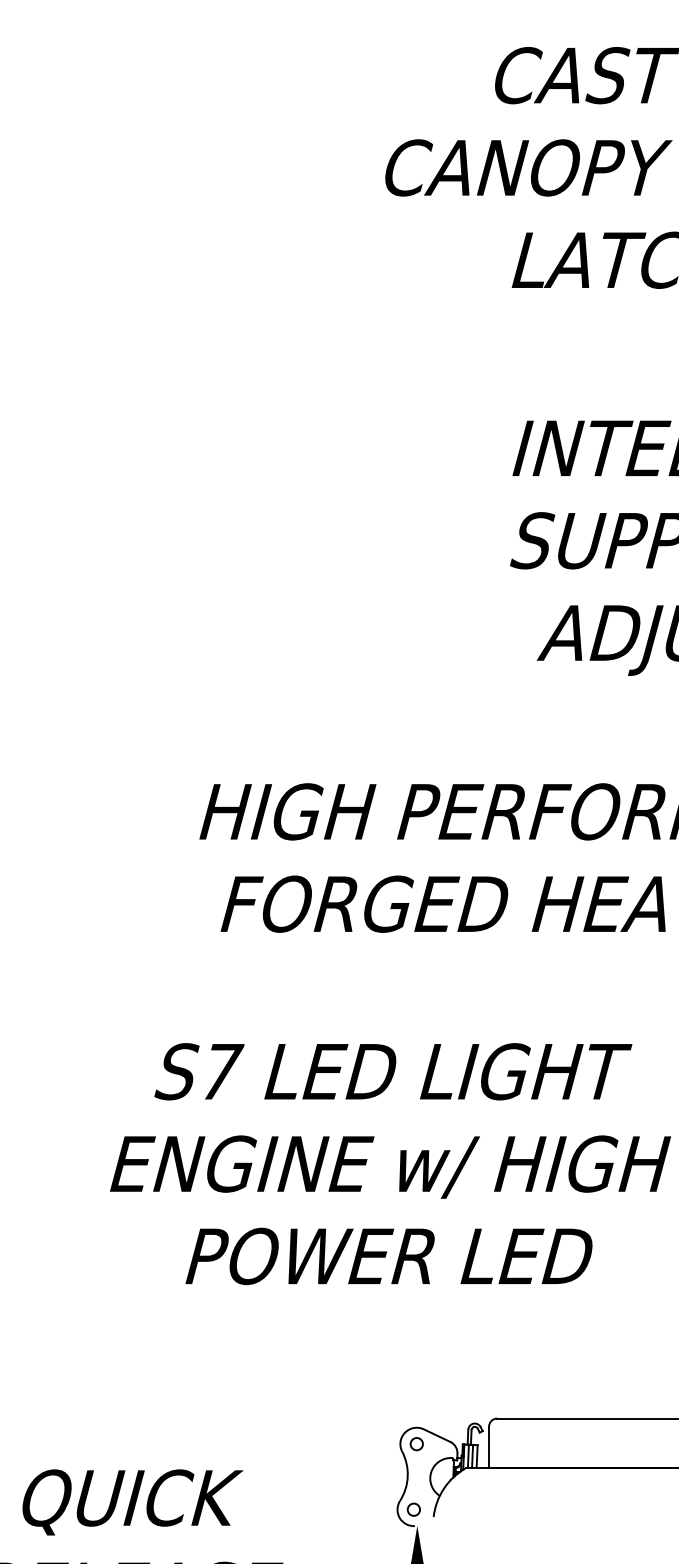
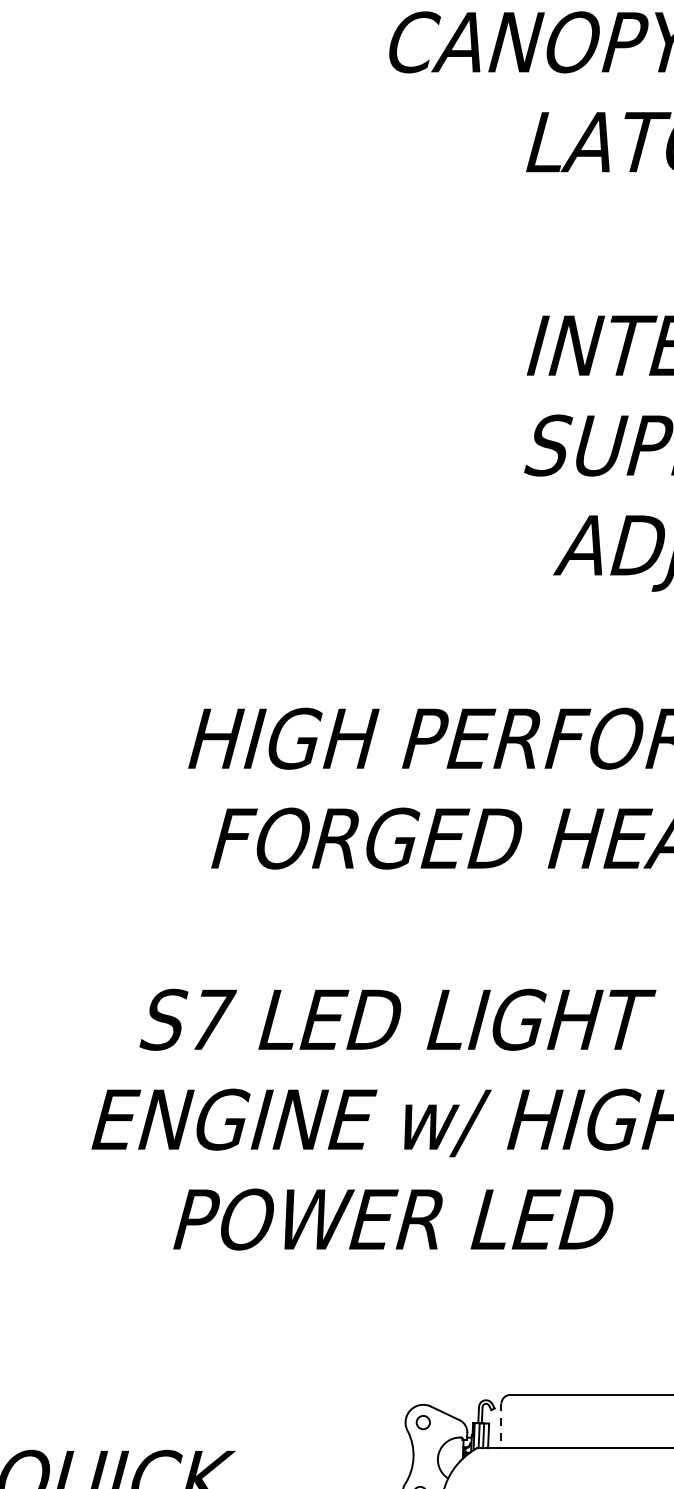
line: (489, 1447) -> (501, 1426), solid -> dashed

